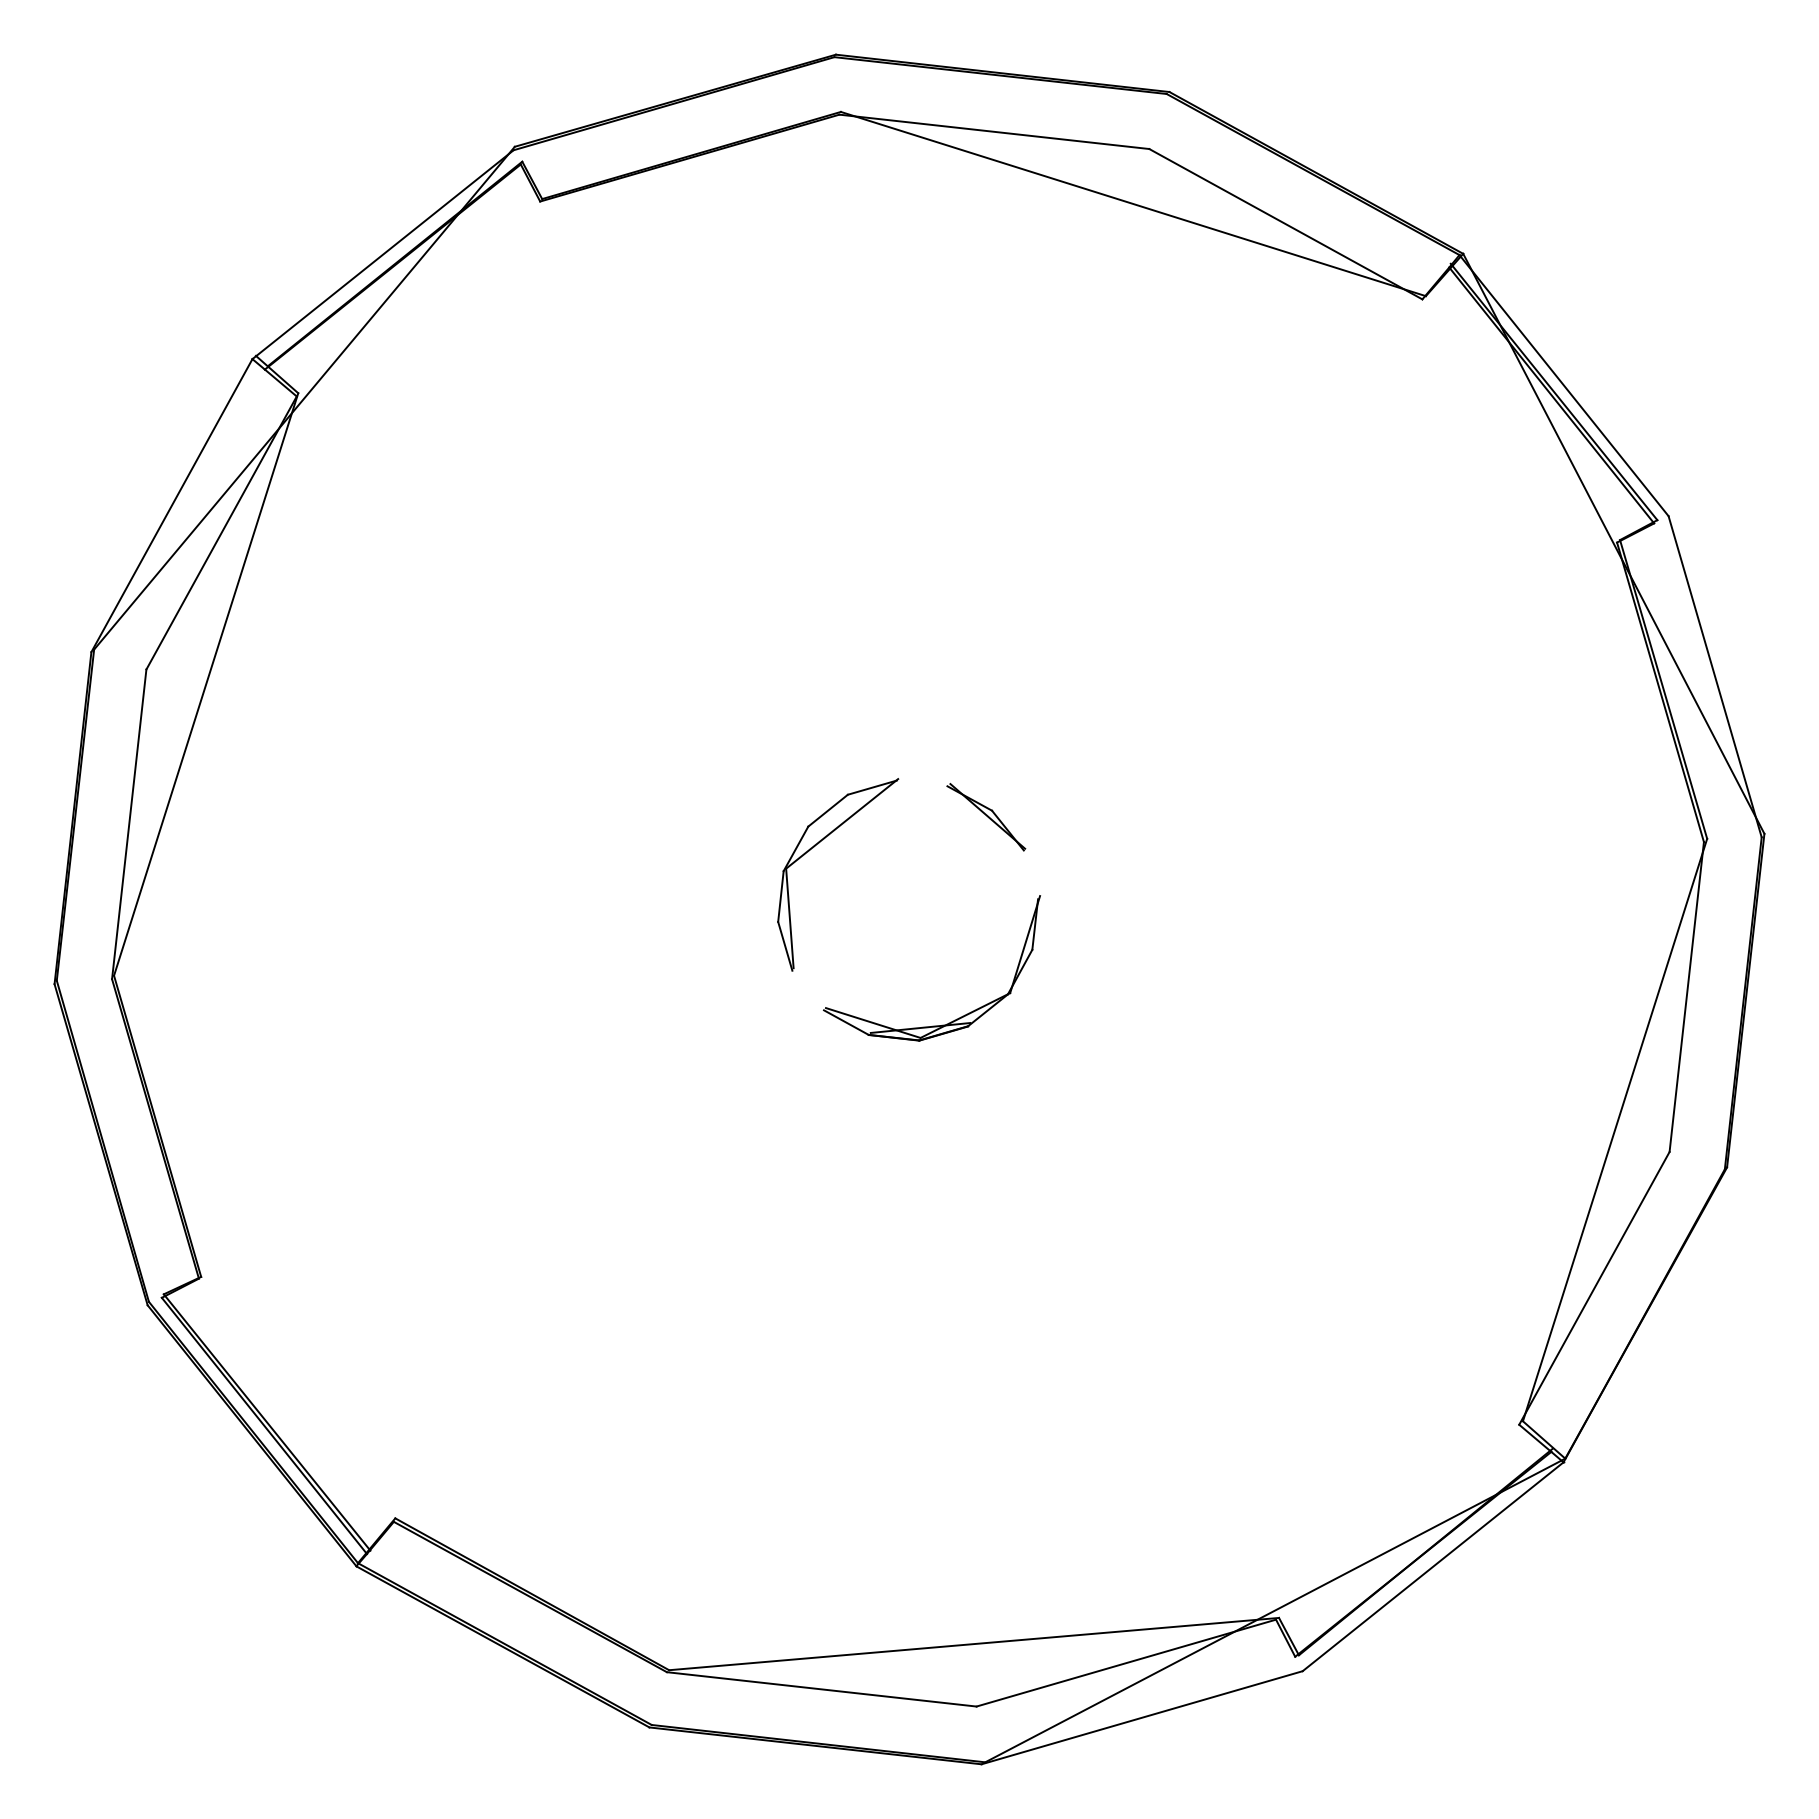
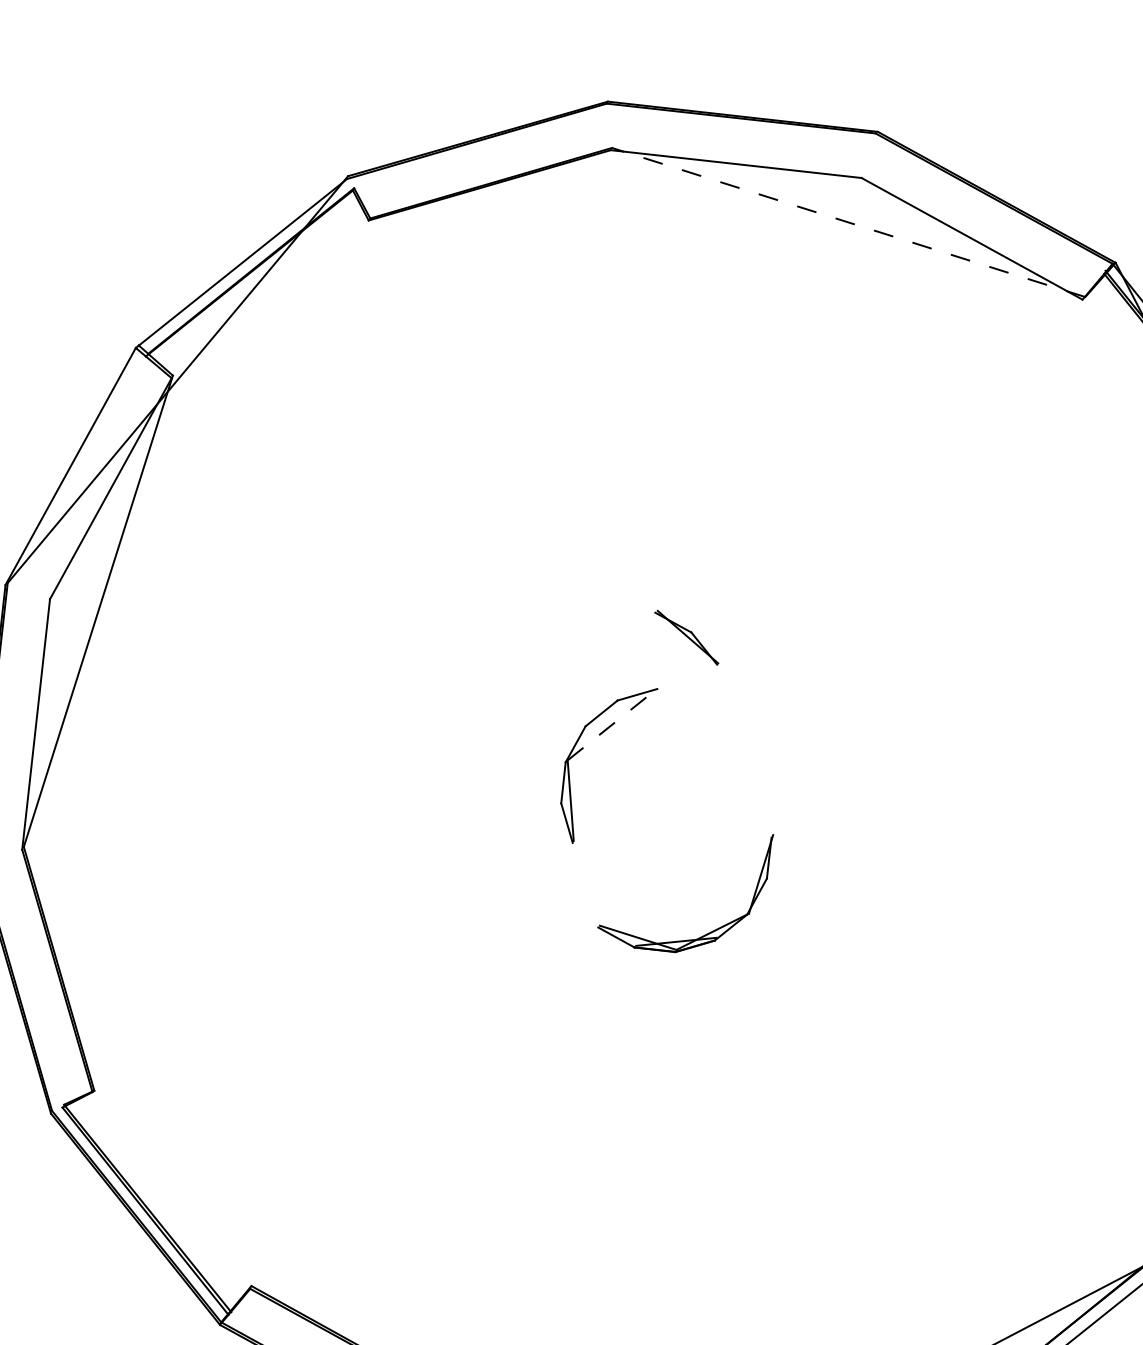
line: (1133, 204) -> (848, 222), solid -> dashed
part: (986, 817) -> (686, 638), moved
line: (842, 823) -> (613, 723), solid -> dashed
part: (957, 1018) -> (706, 934), moved

